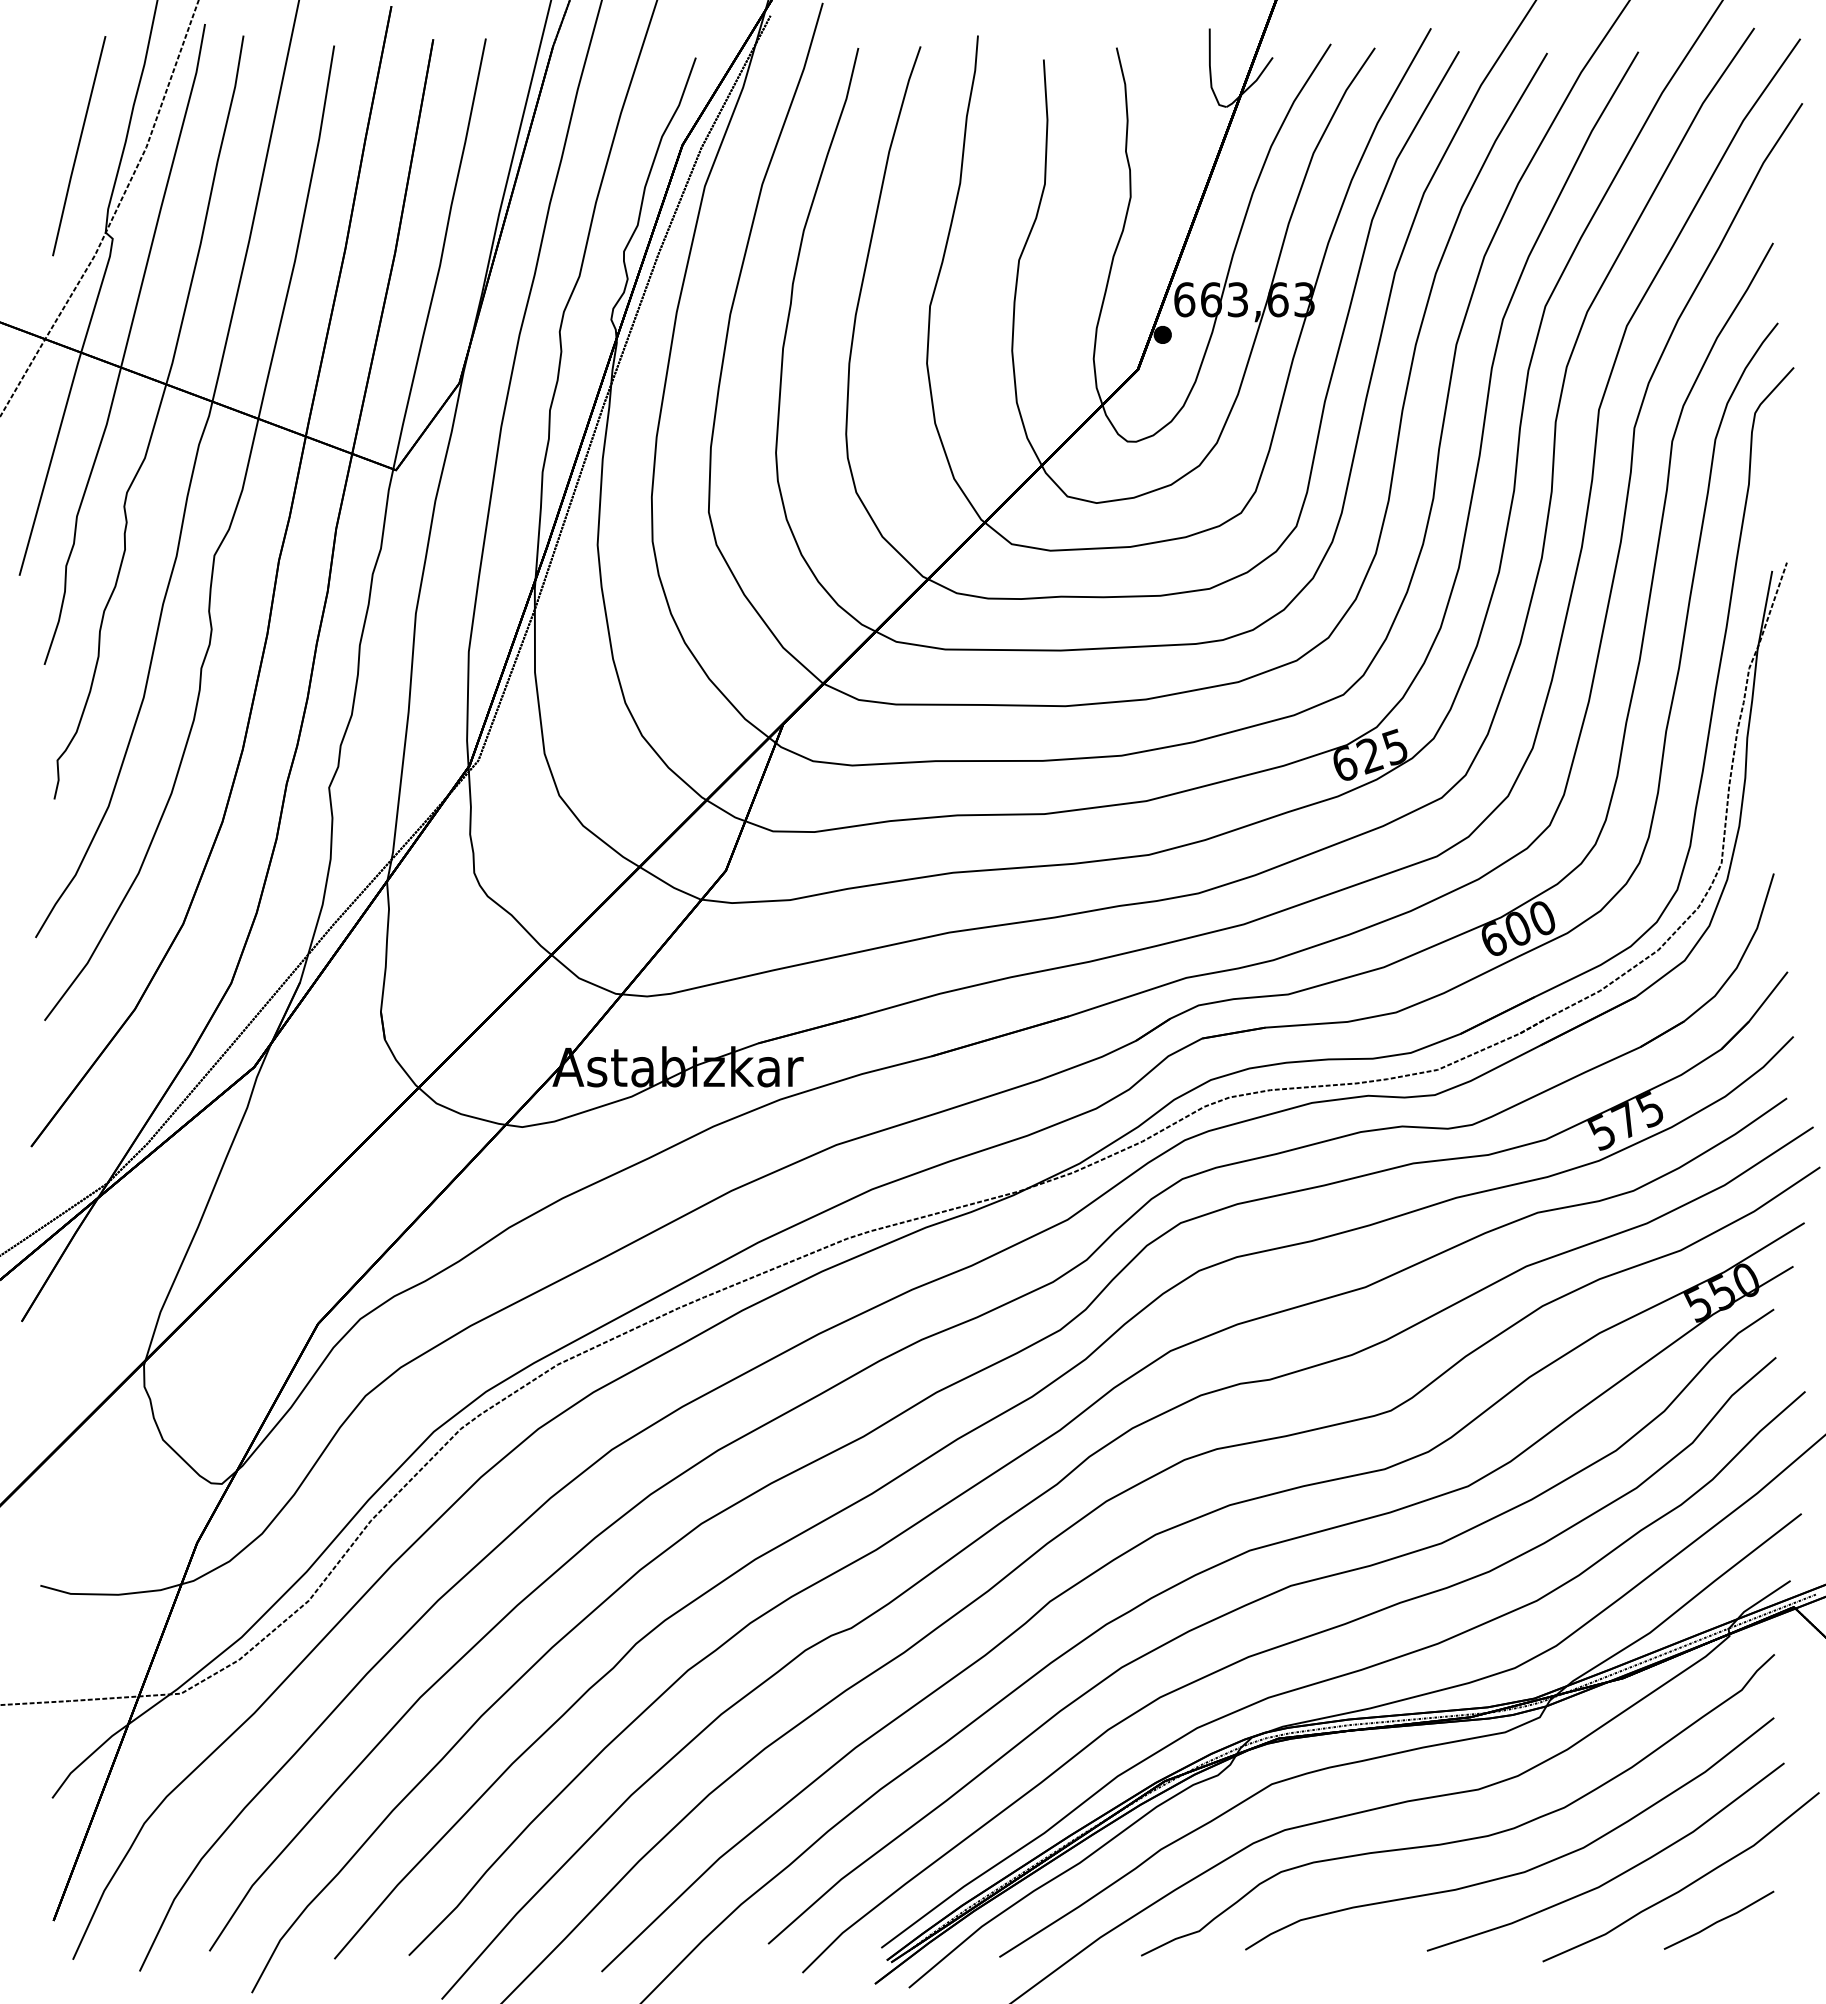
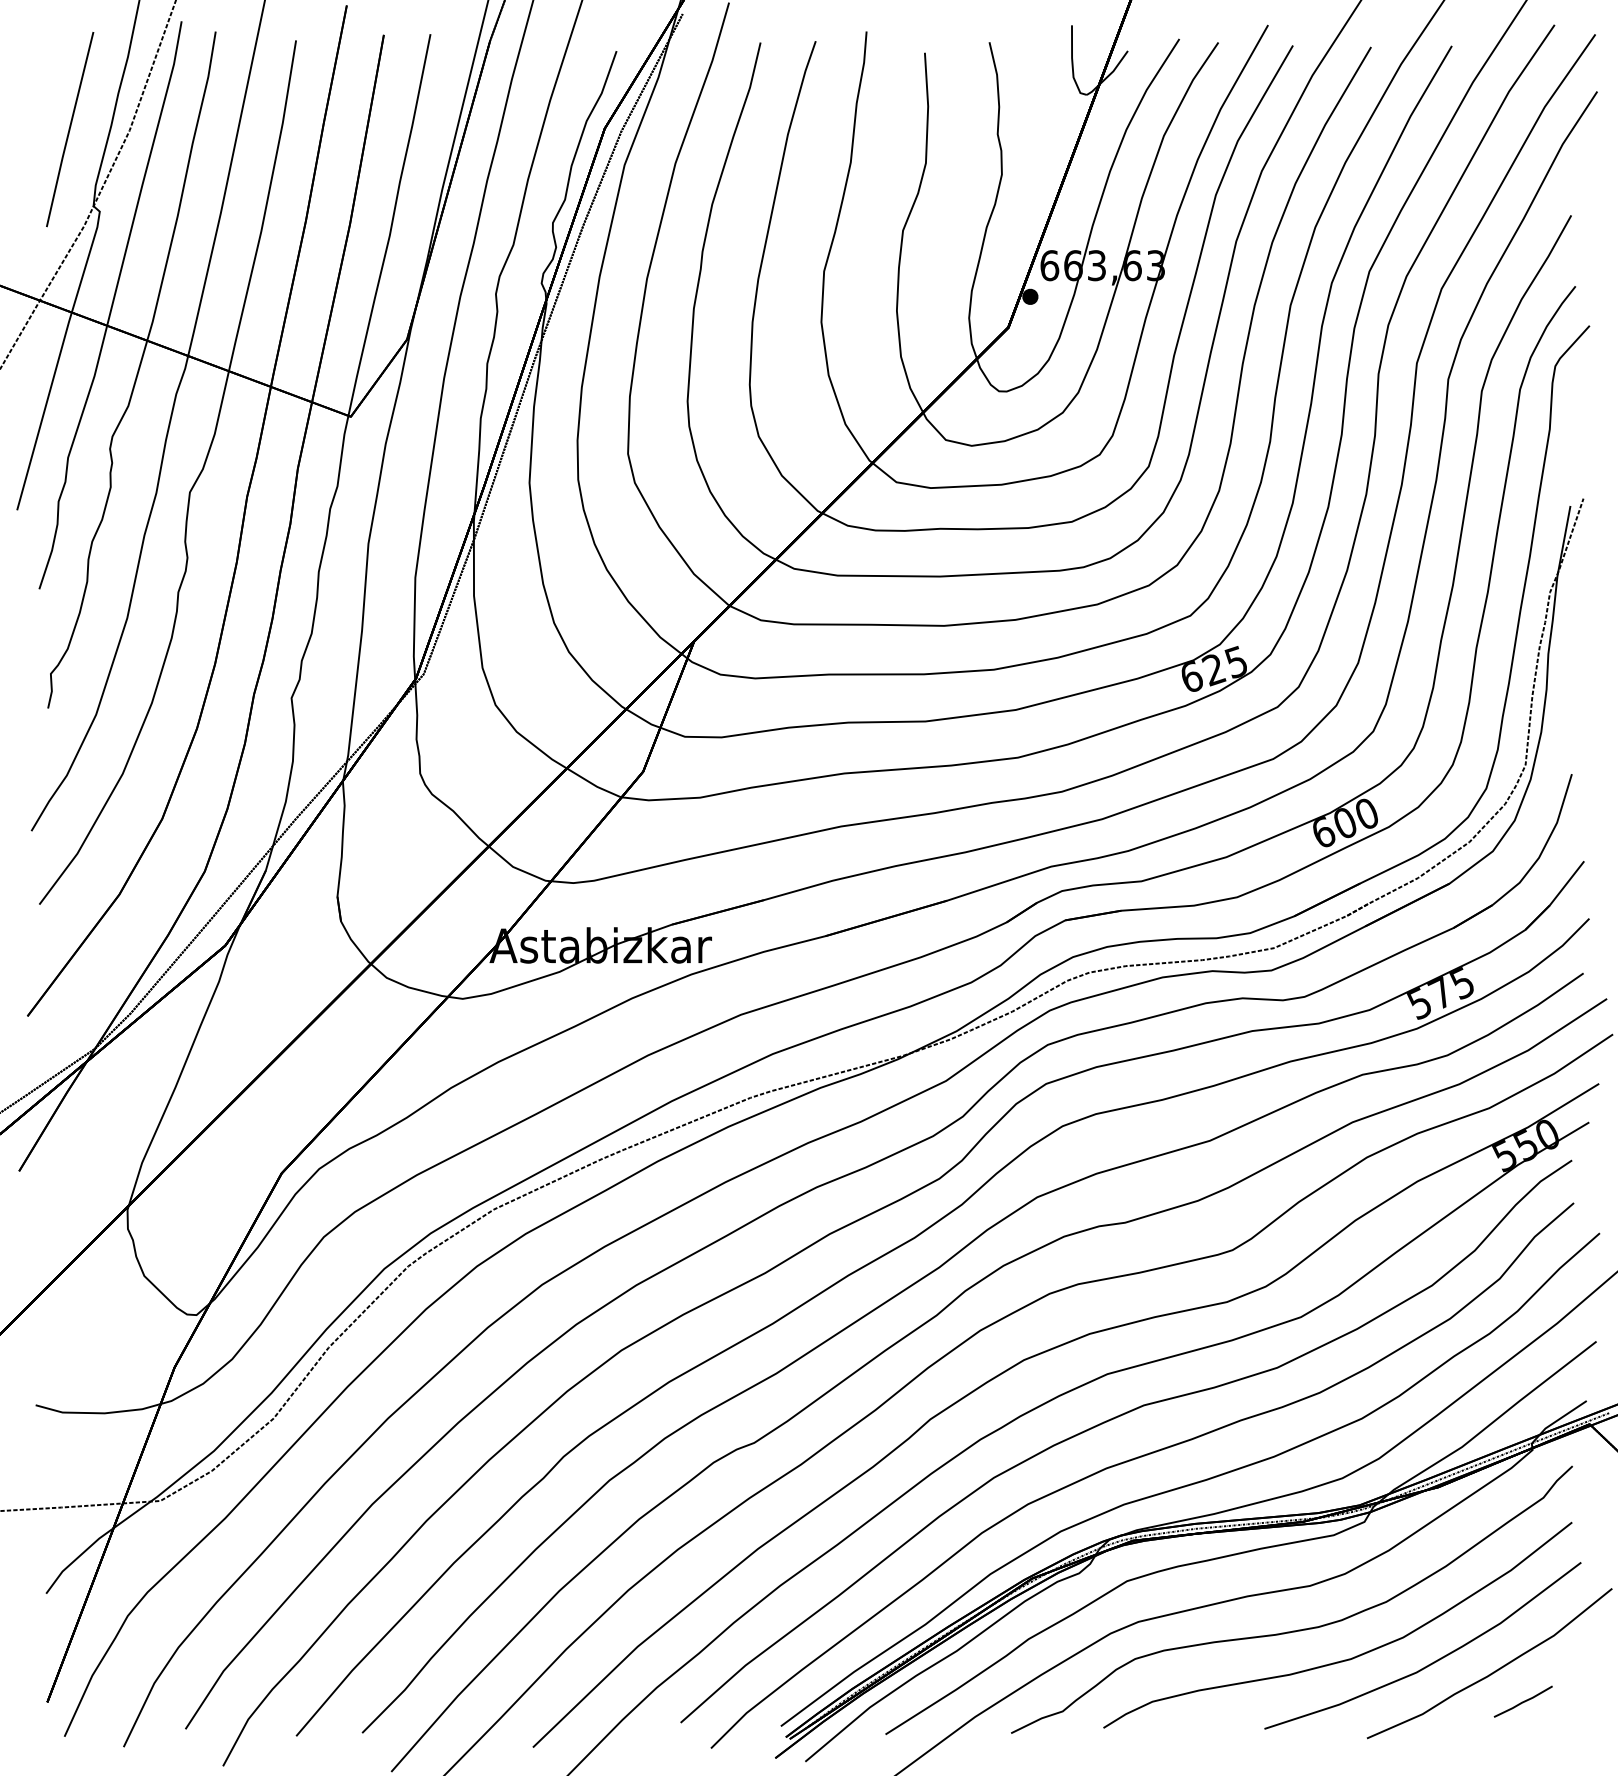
part: (1718, 1919) -> (1522, 1701), size x0.6

